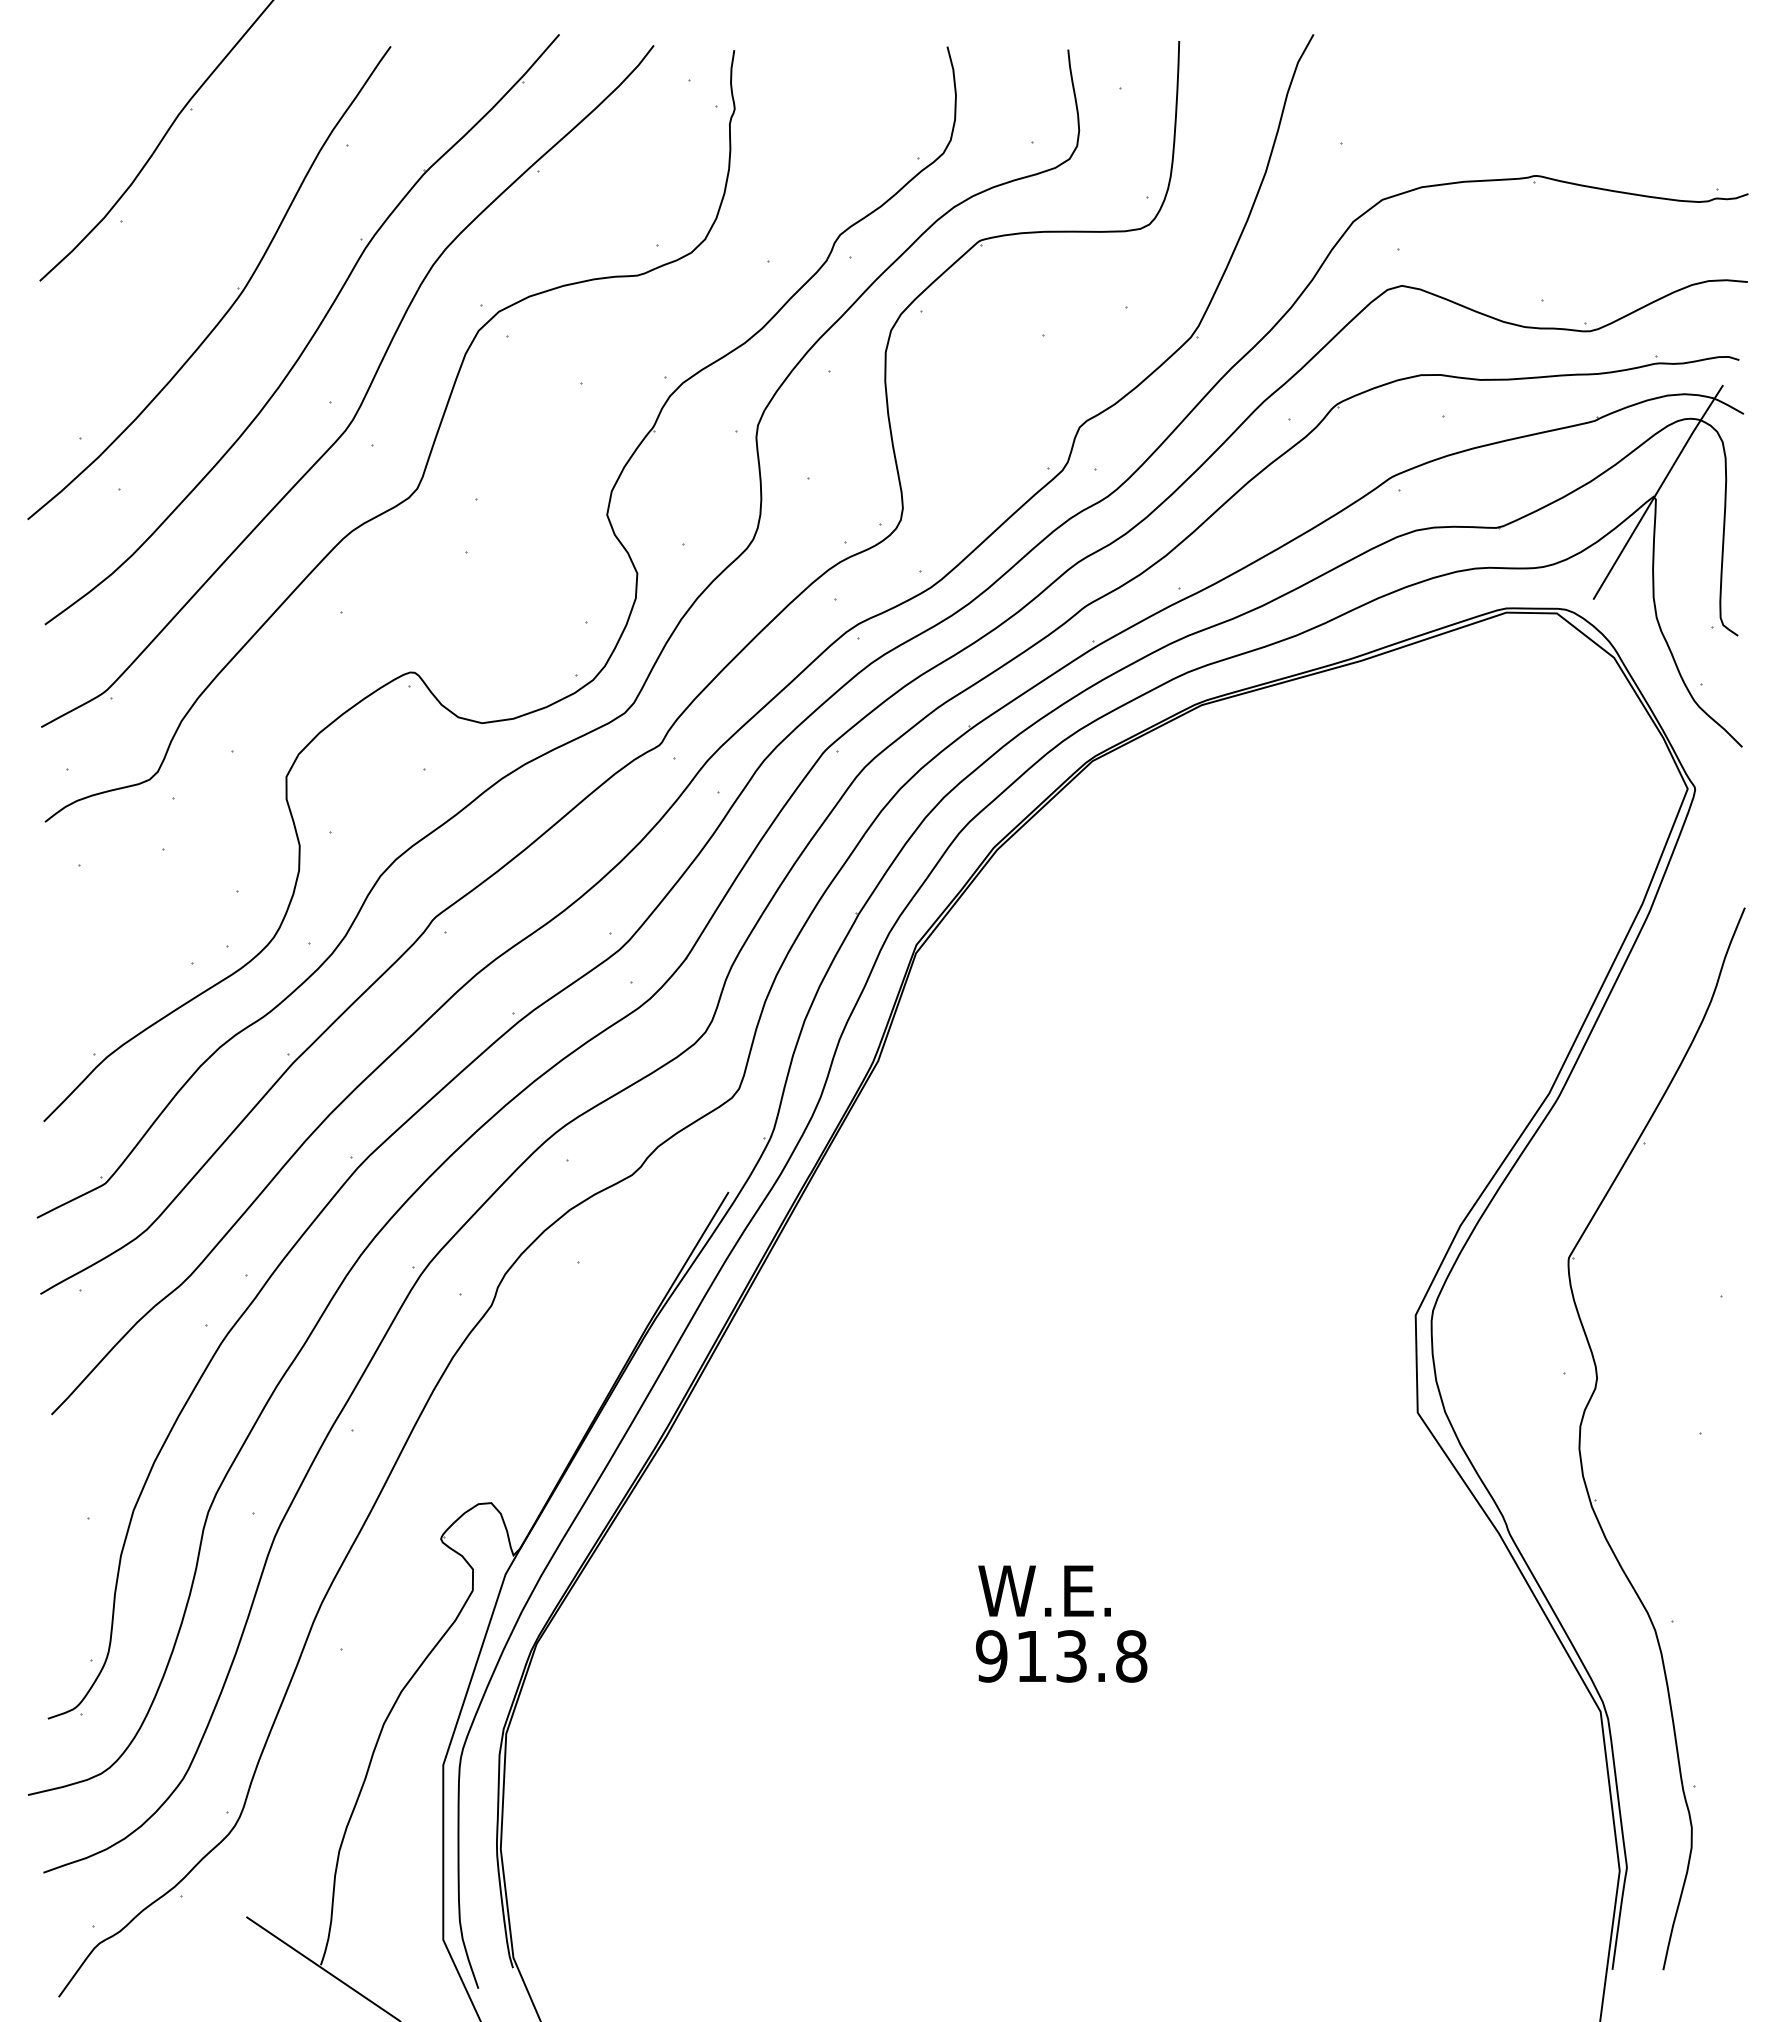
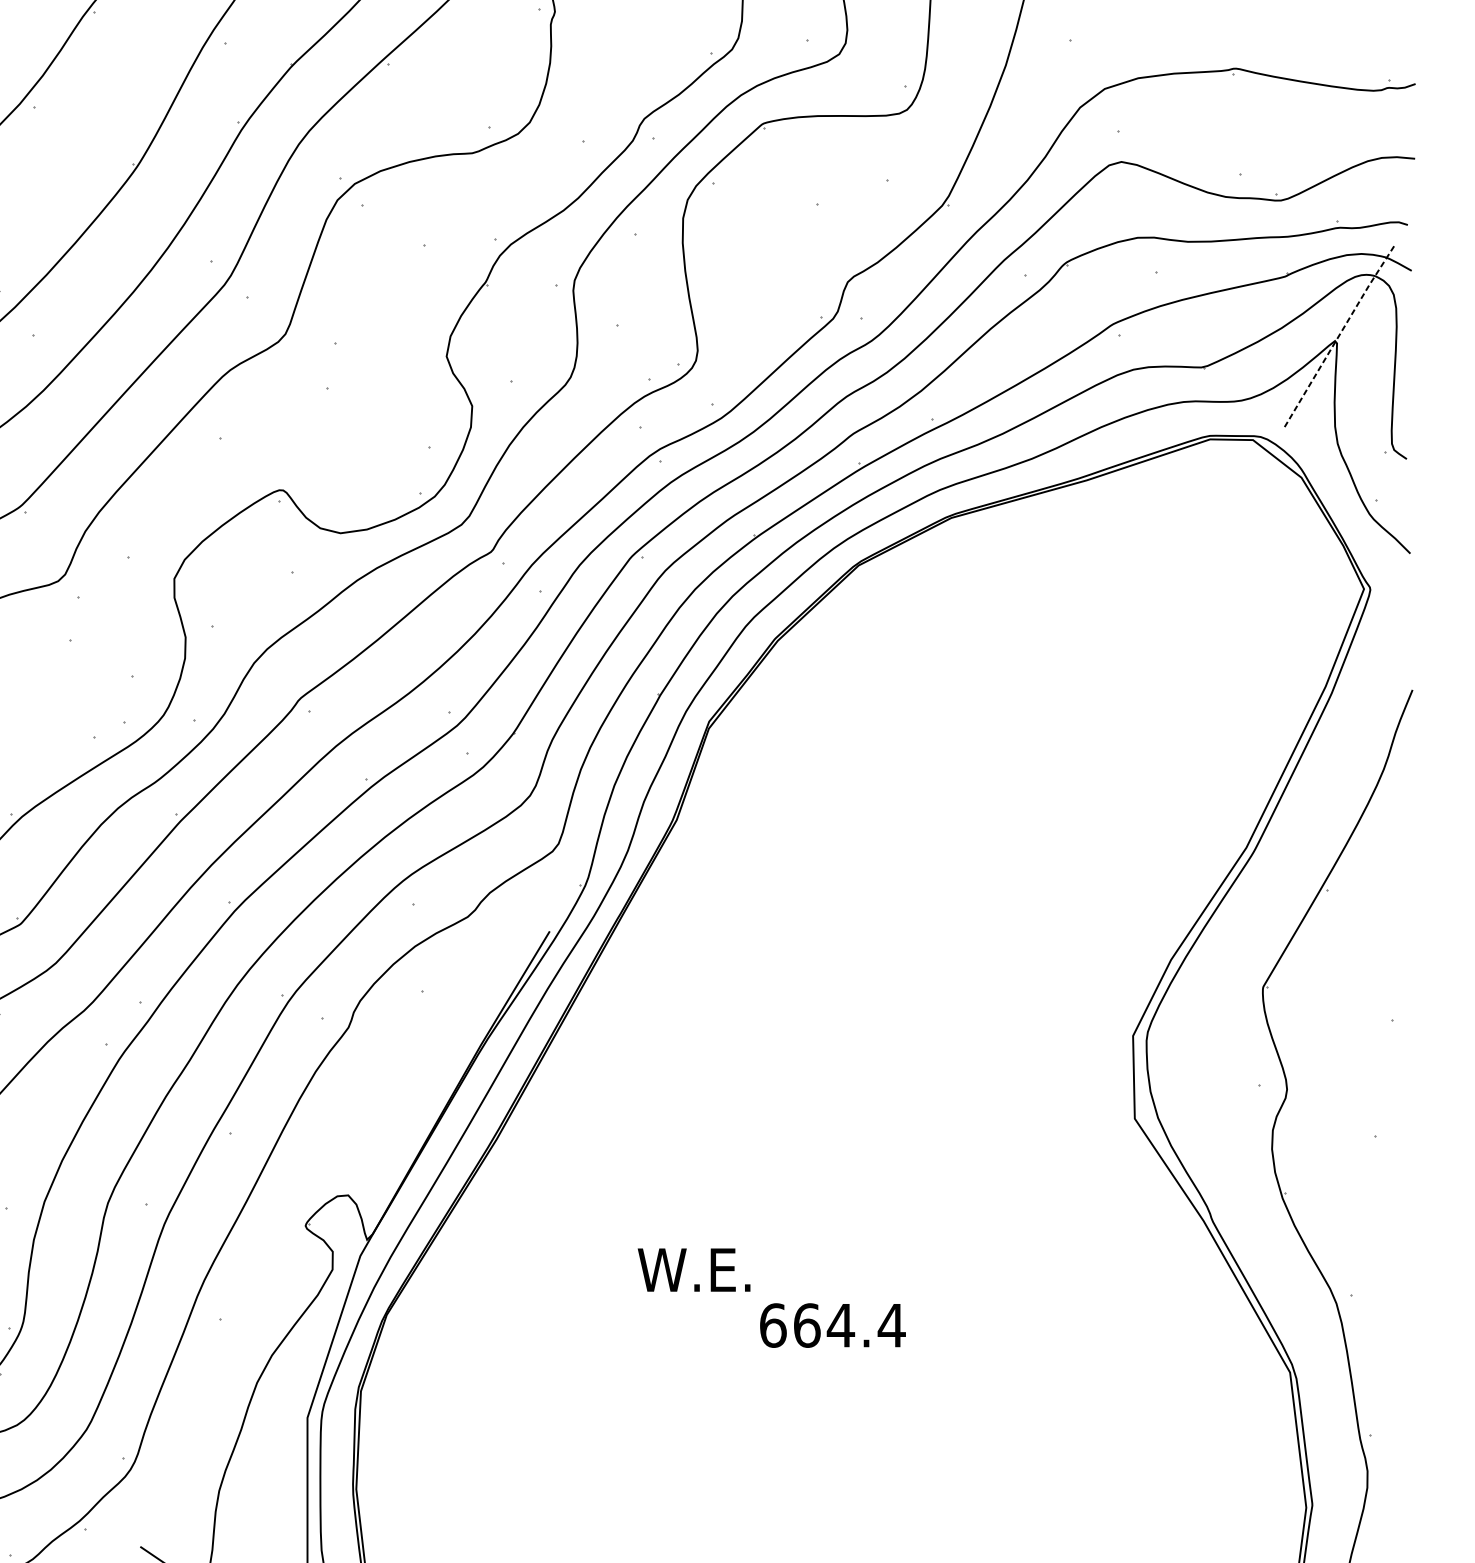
line: (1657, 491) -> (1338, 336), solid -> dashed
text: (1044, 1590) -> (693, 1269), moved
text: (1061, 1656) -> (832, 1325), 913.8 -> 664.4

